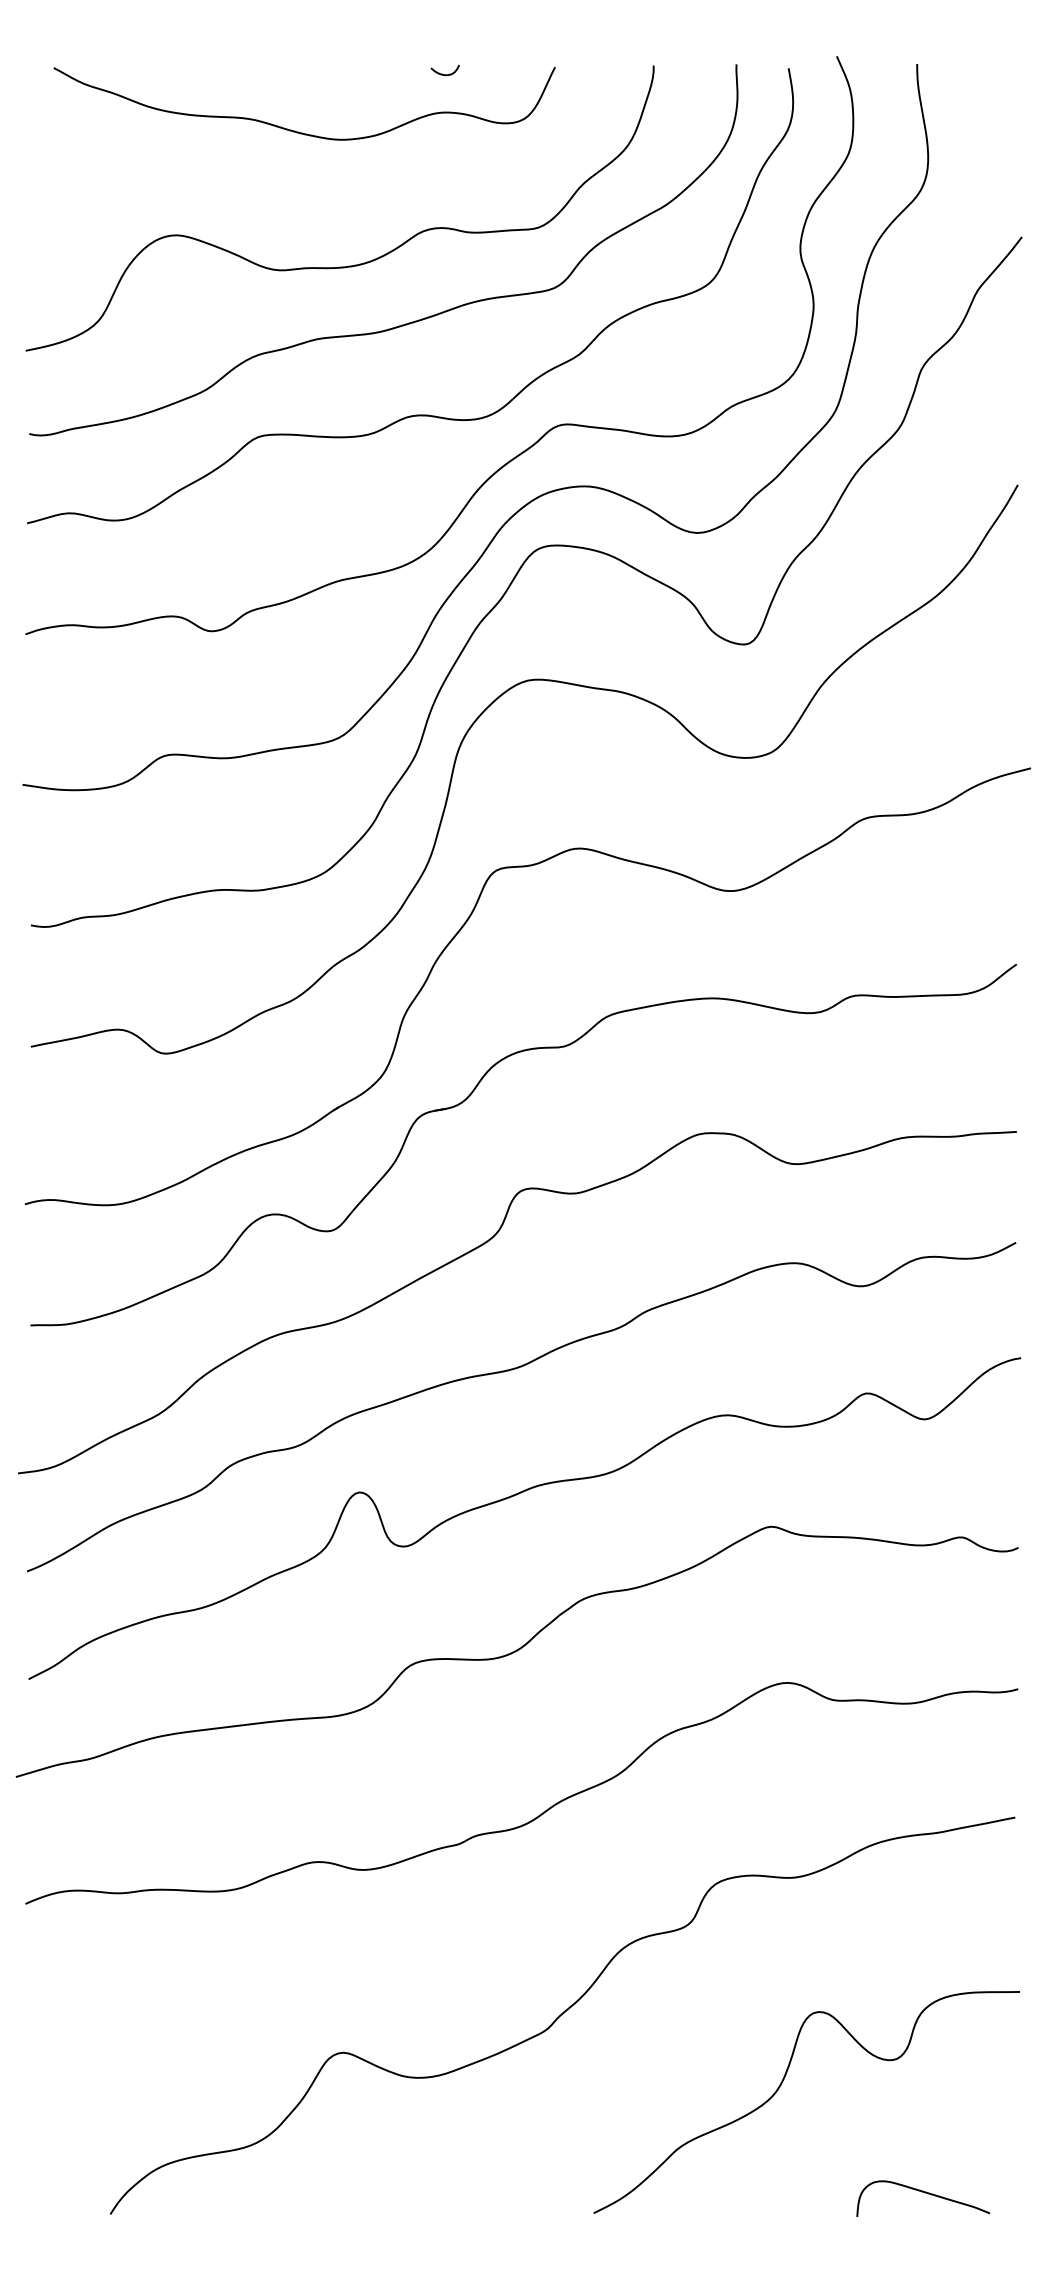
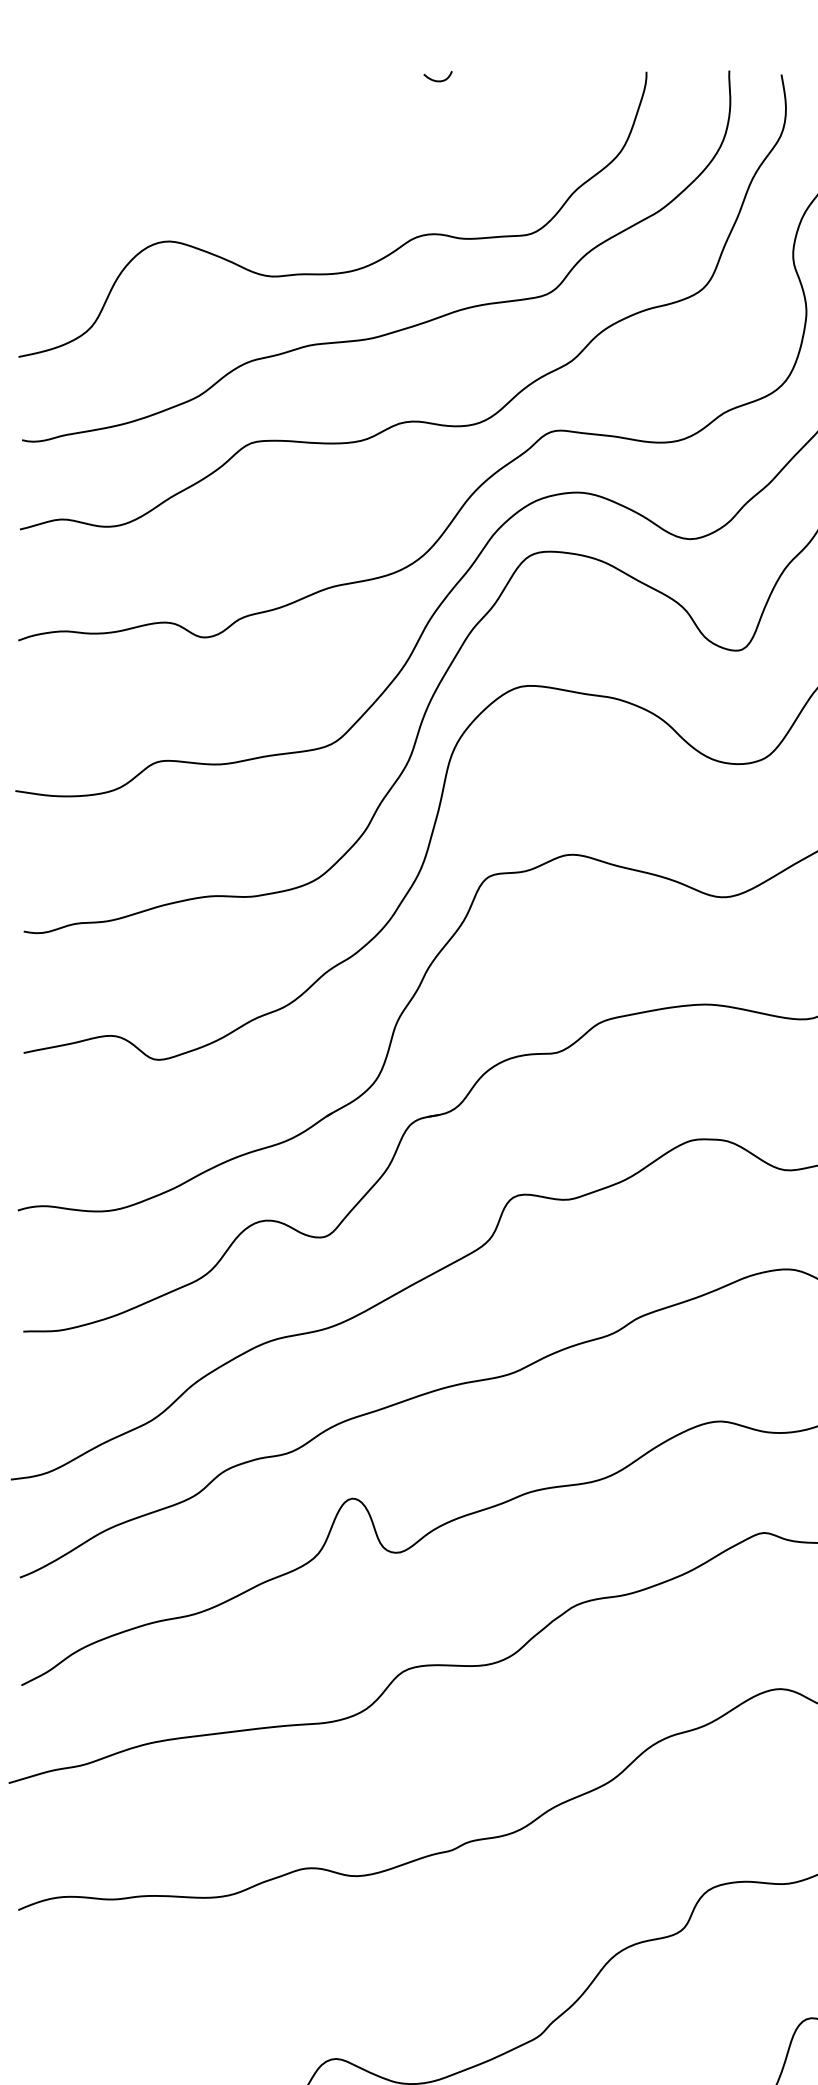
curve: (295, 130) -> (288, 136), removed

